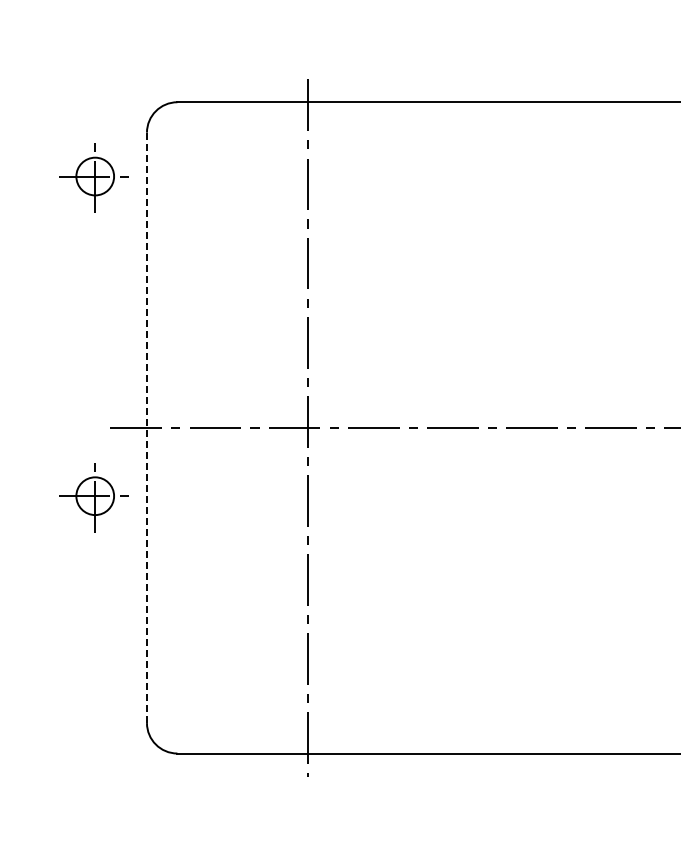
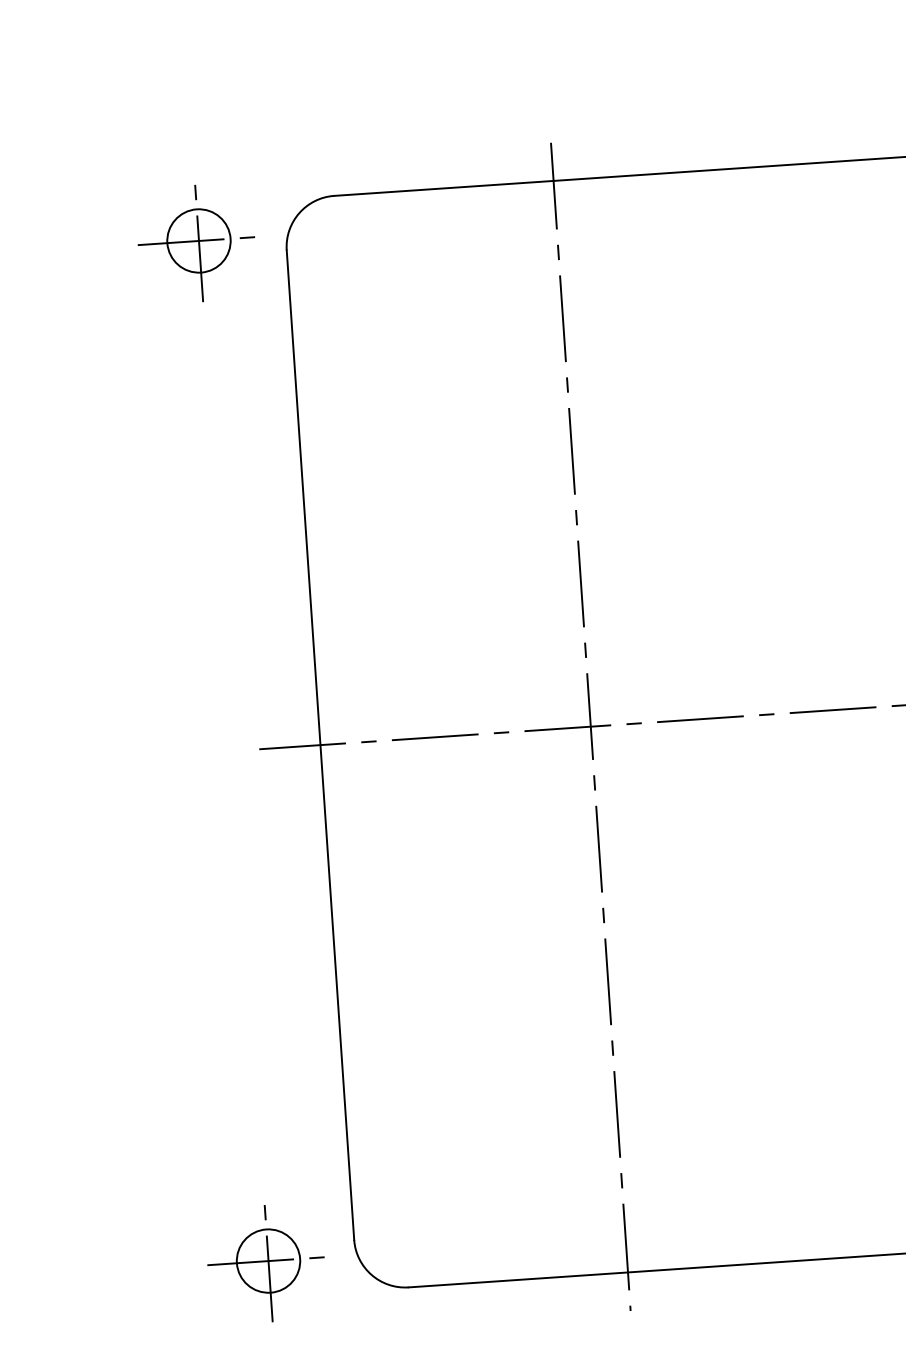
part: (93, 177) -> (196, 242), moved
line: (146, 428) -> (319, 746), dashed -> solid
part: (93, 497) -> (265, 1263), moved

